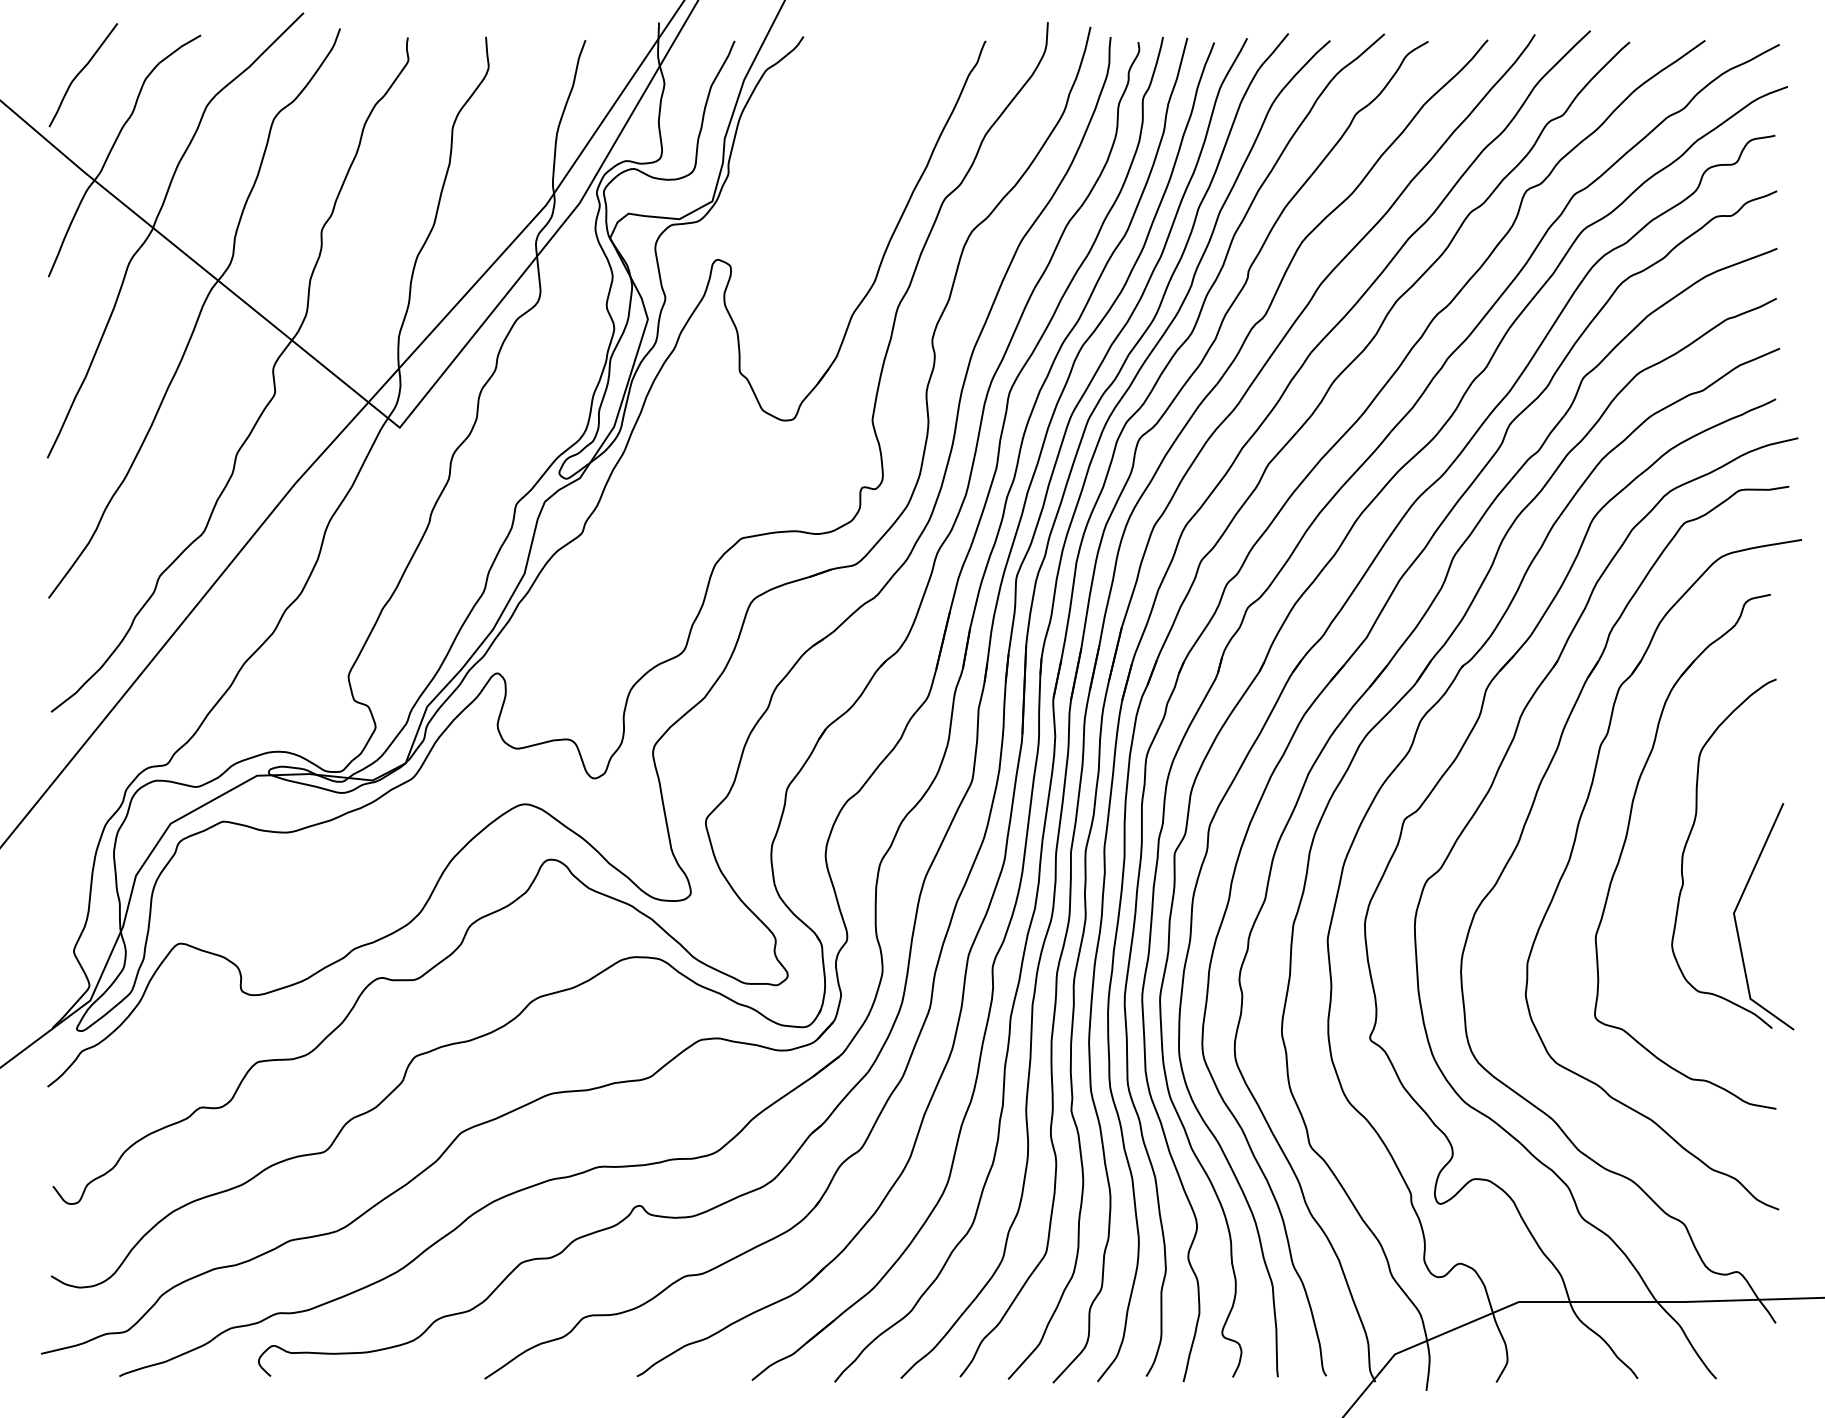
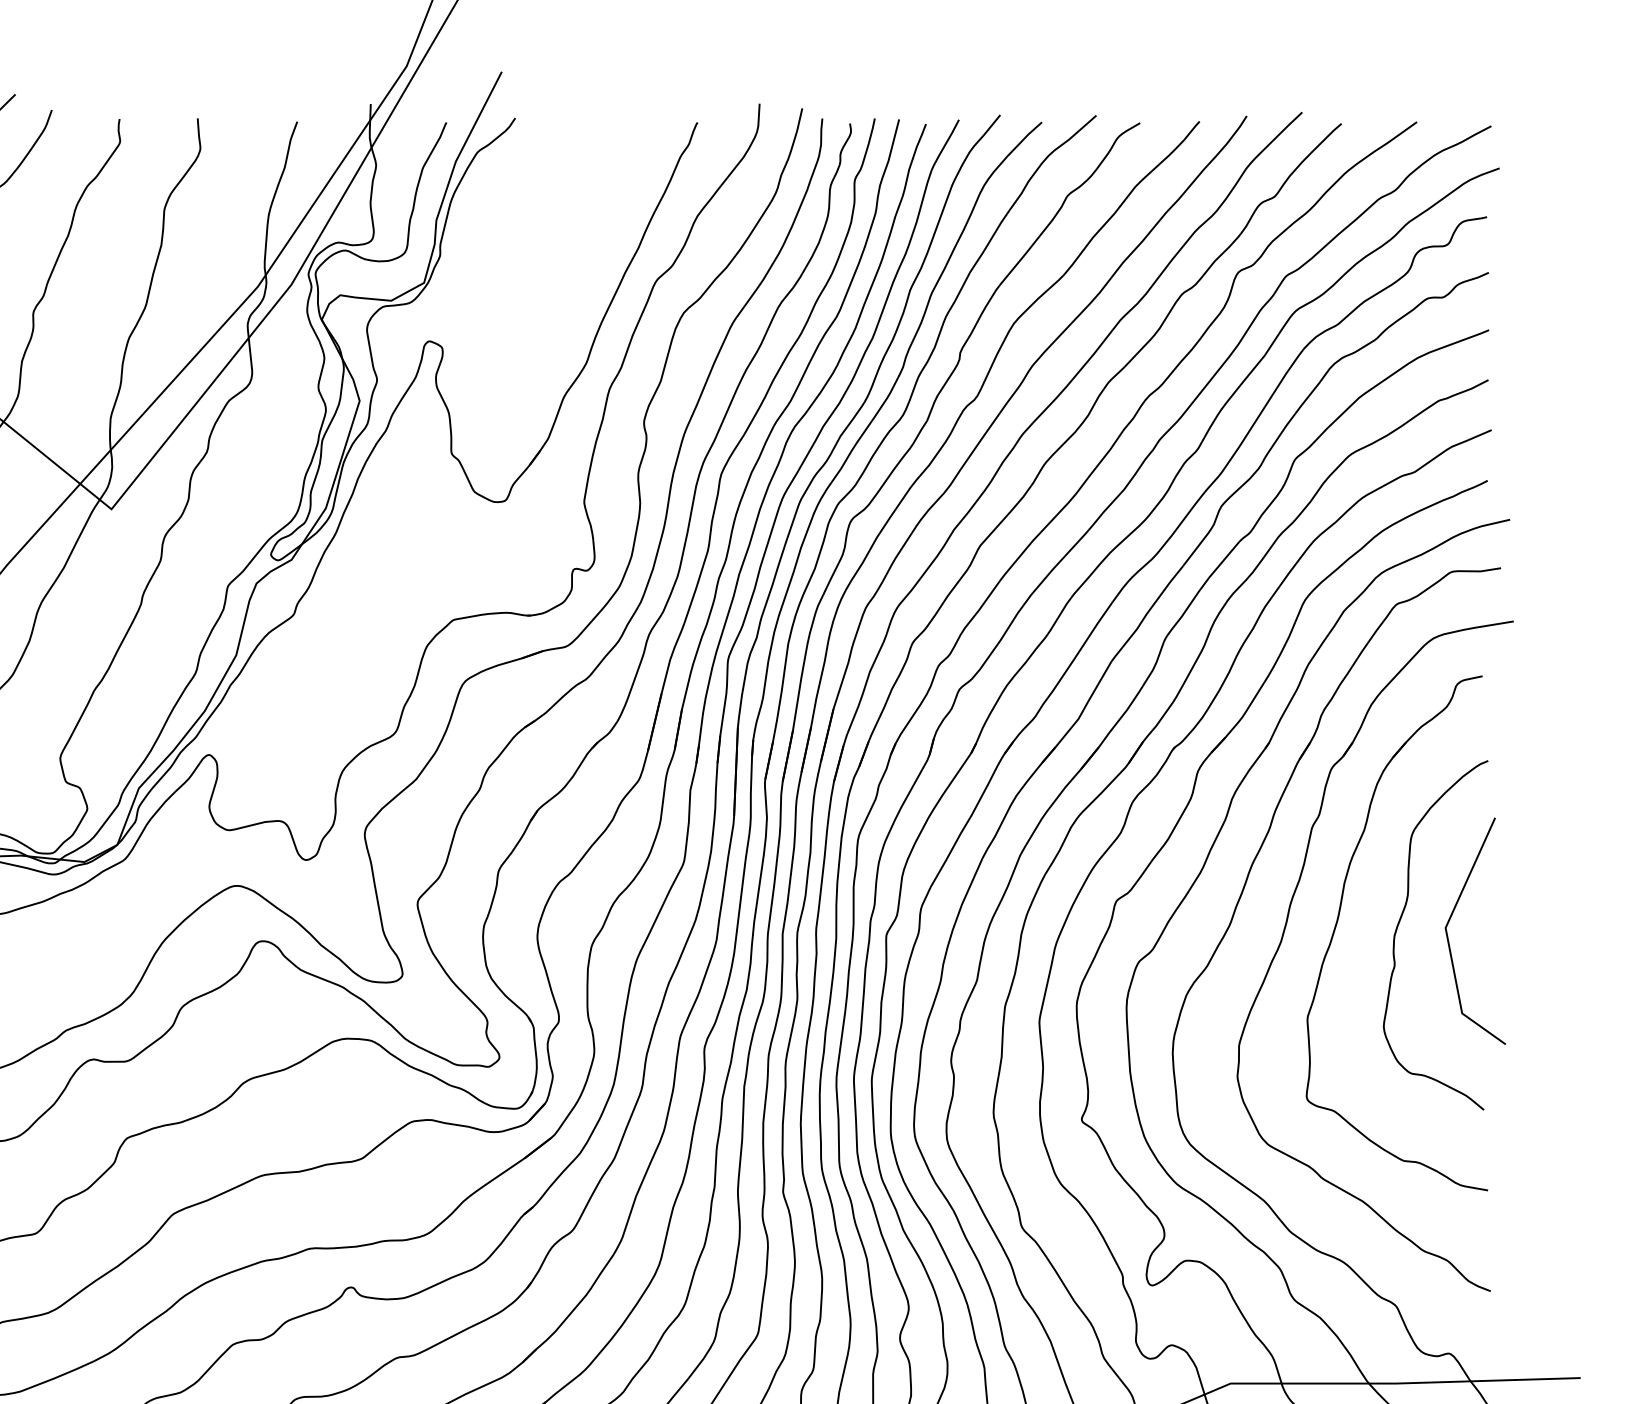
line: (1738, 906) -> (1450, 921), moved

